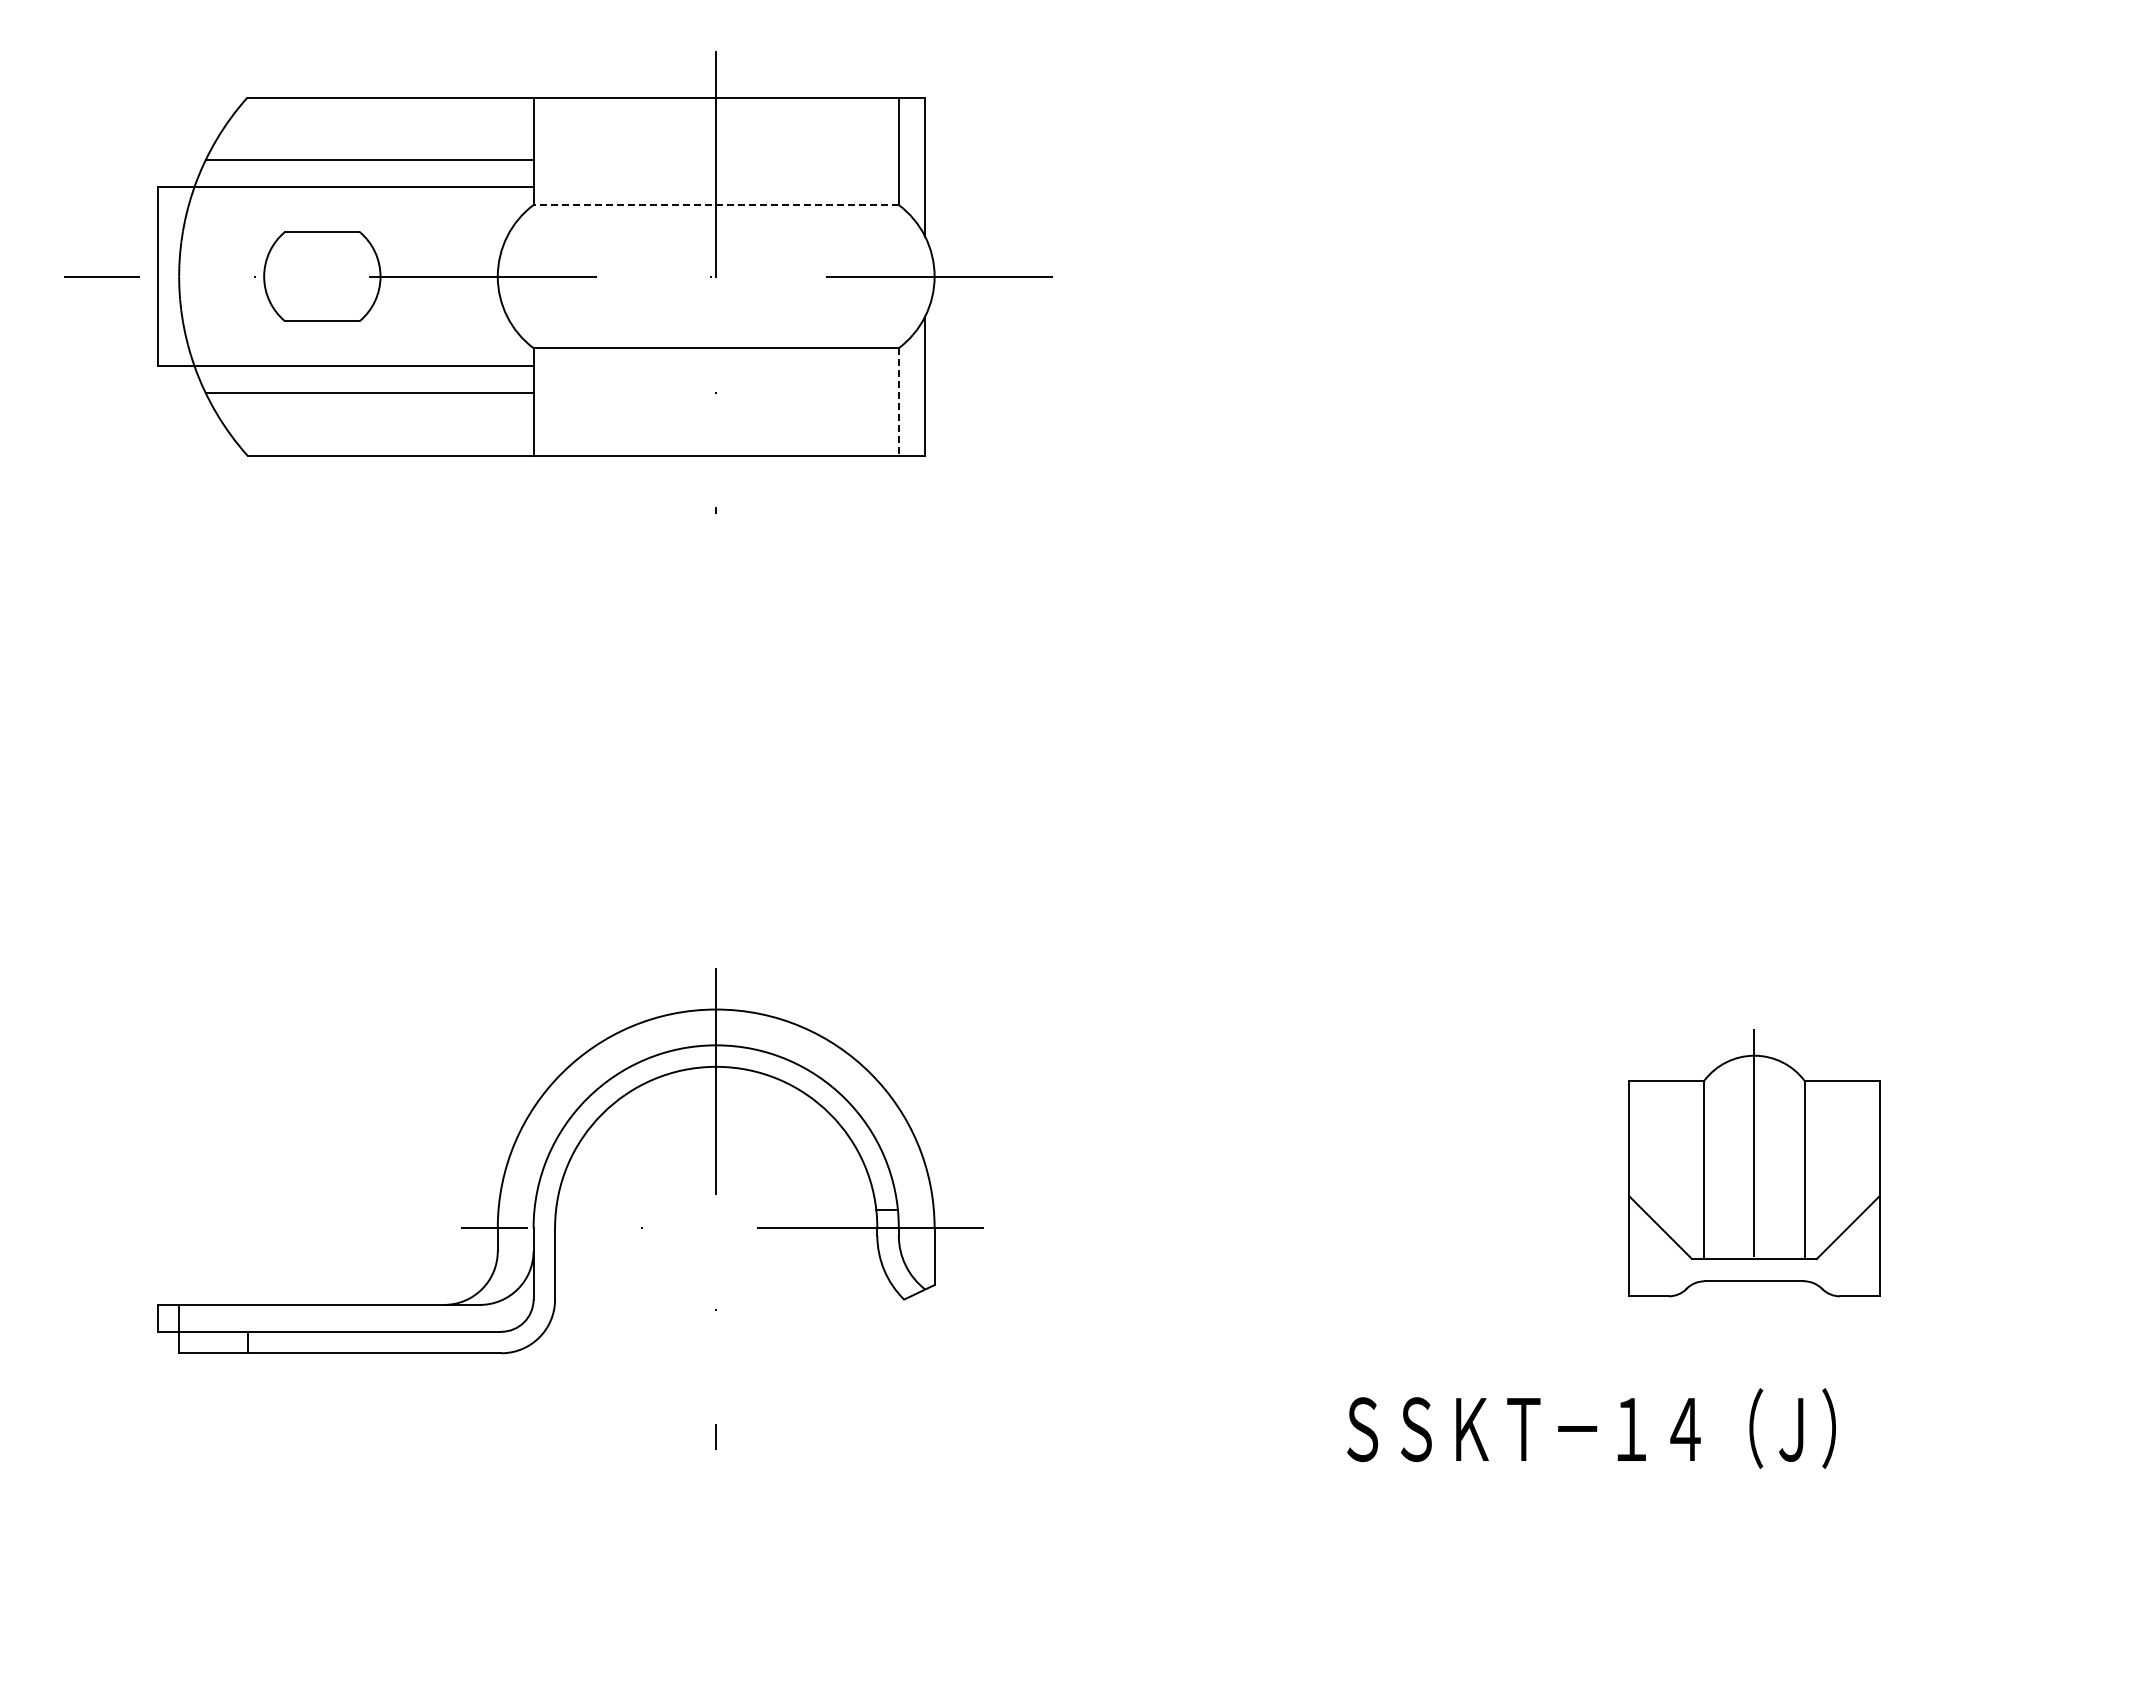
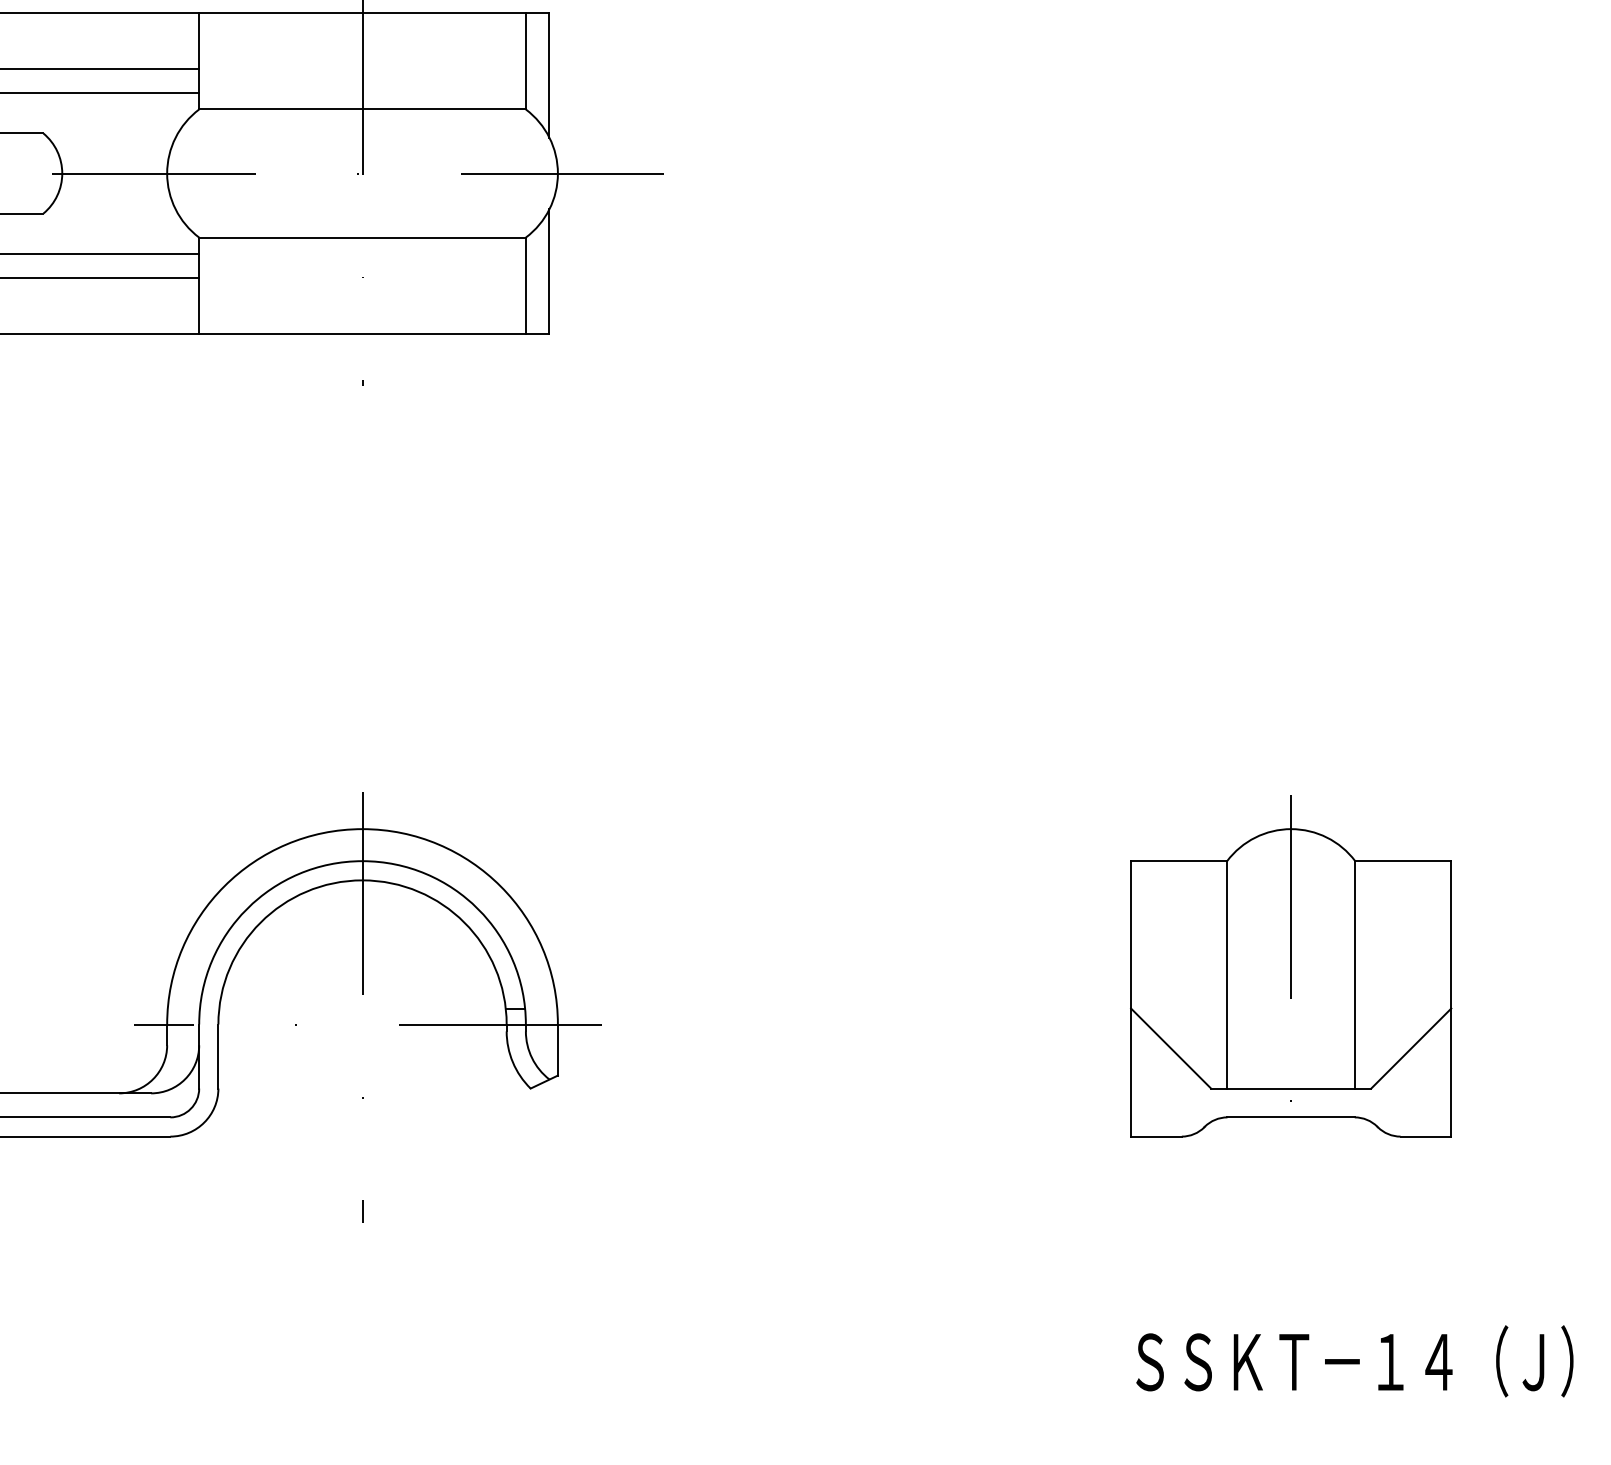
line: (716, 205) -> (362, 109), dashed -> solid
line: (898, 401) -> (525, 285), dashed -> solid
part: (1754, 1163) -> (1291, 966), size x1.43
text: (1591, 1428) -> (1354, 1361), moved

